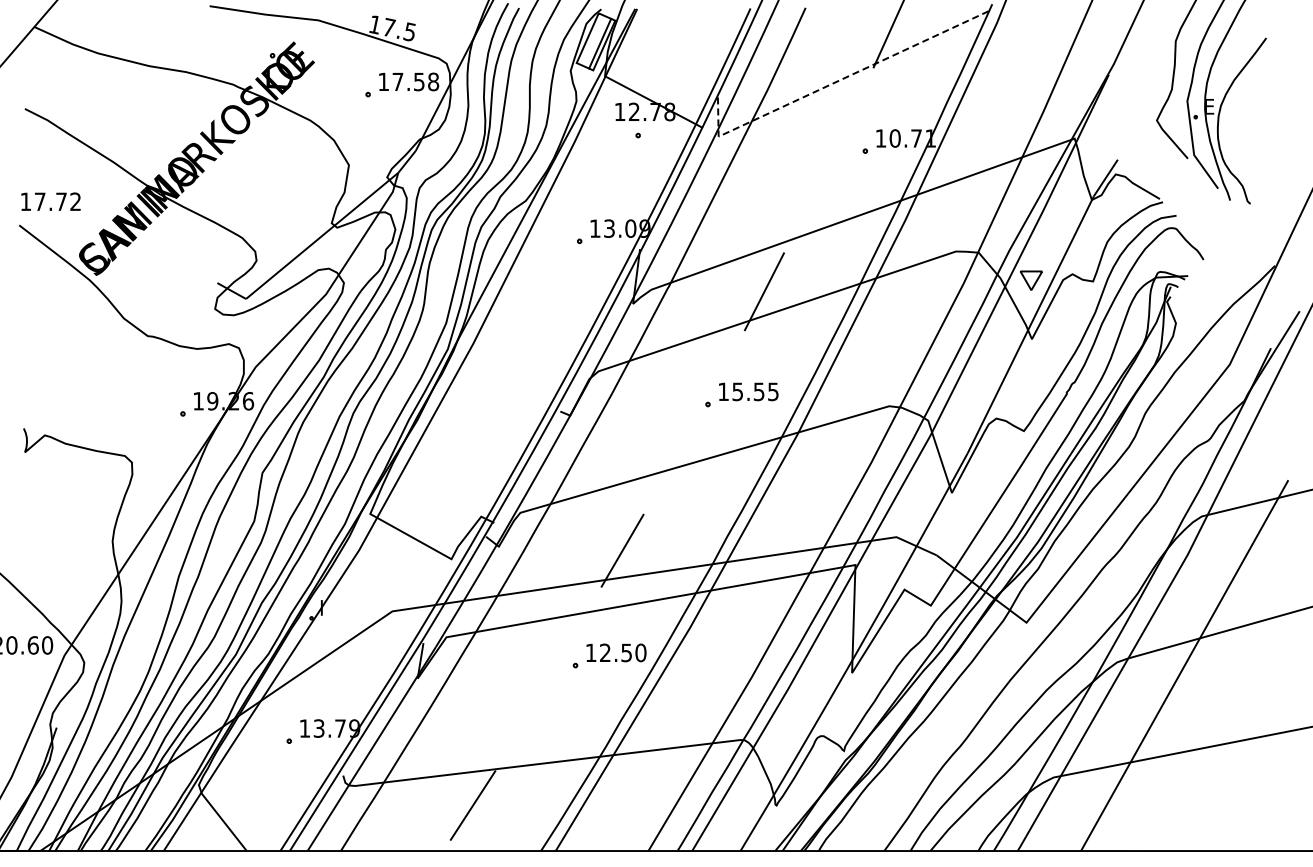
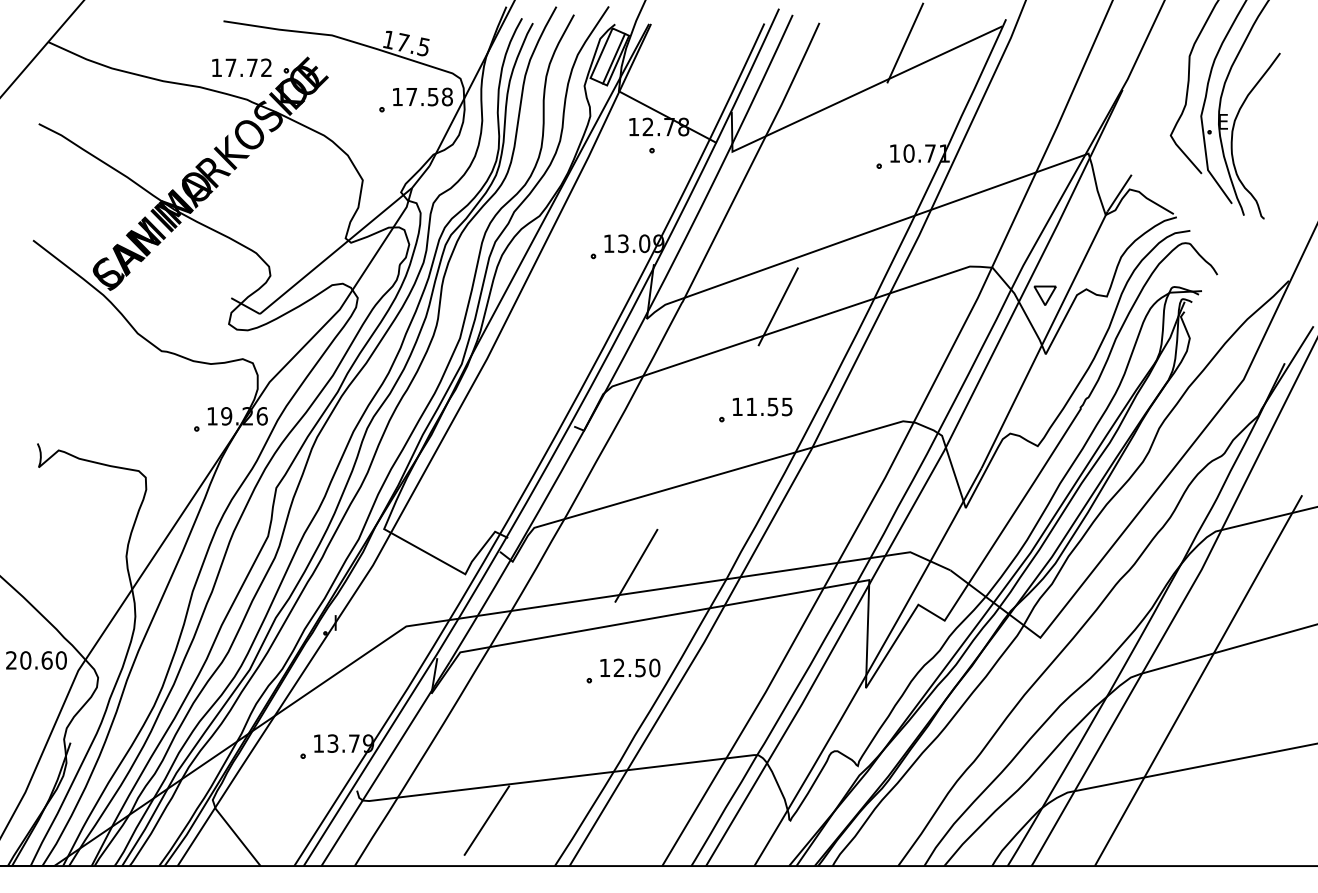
line: (834, 82) -> (848, 97), dashed -> solid
text: (50, 201) -> (241, 67), moved
text: (737, 391) -> (751, 406), 15.55 -> 11.55

